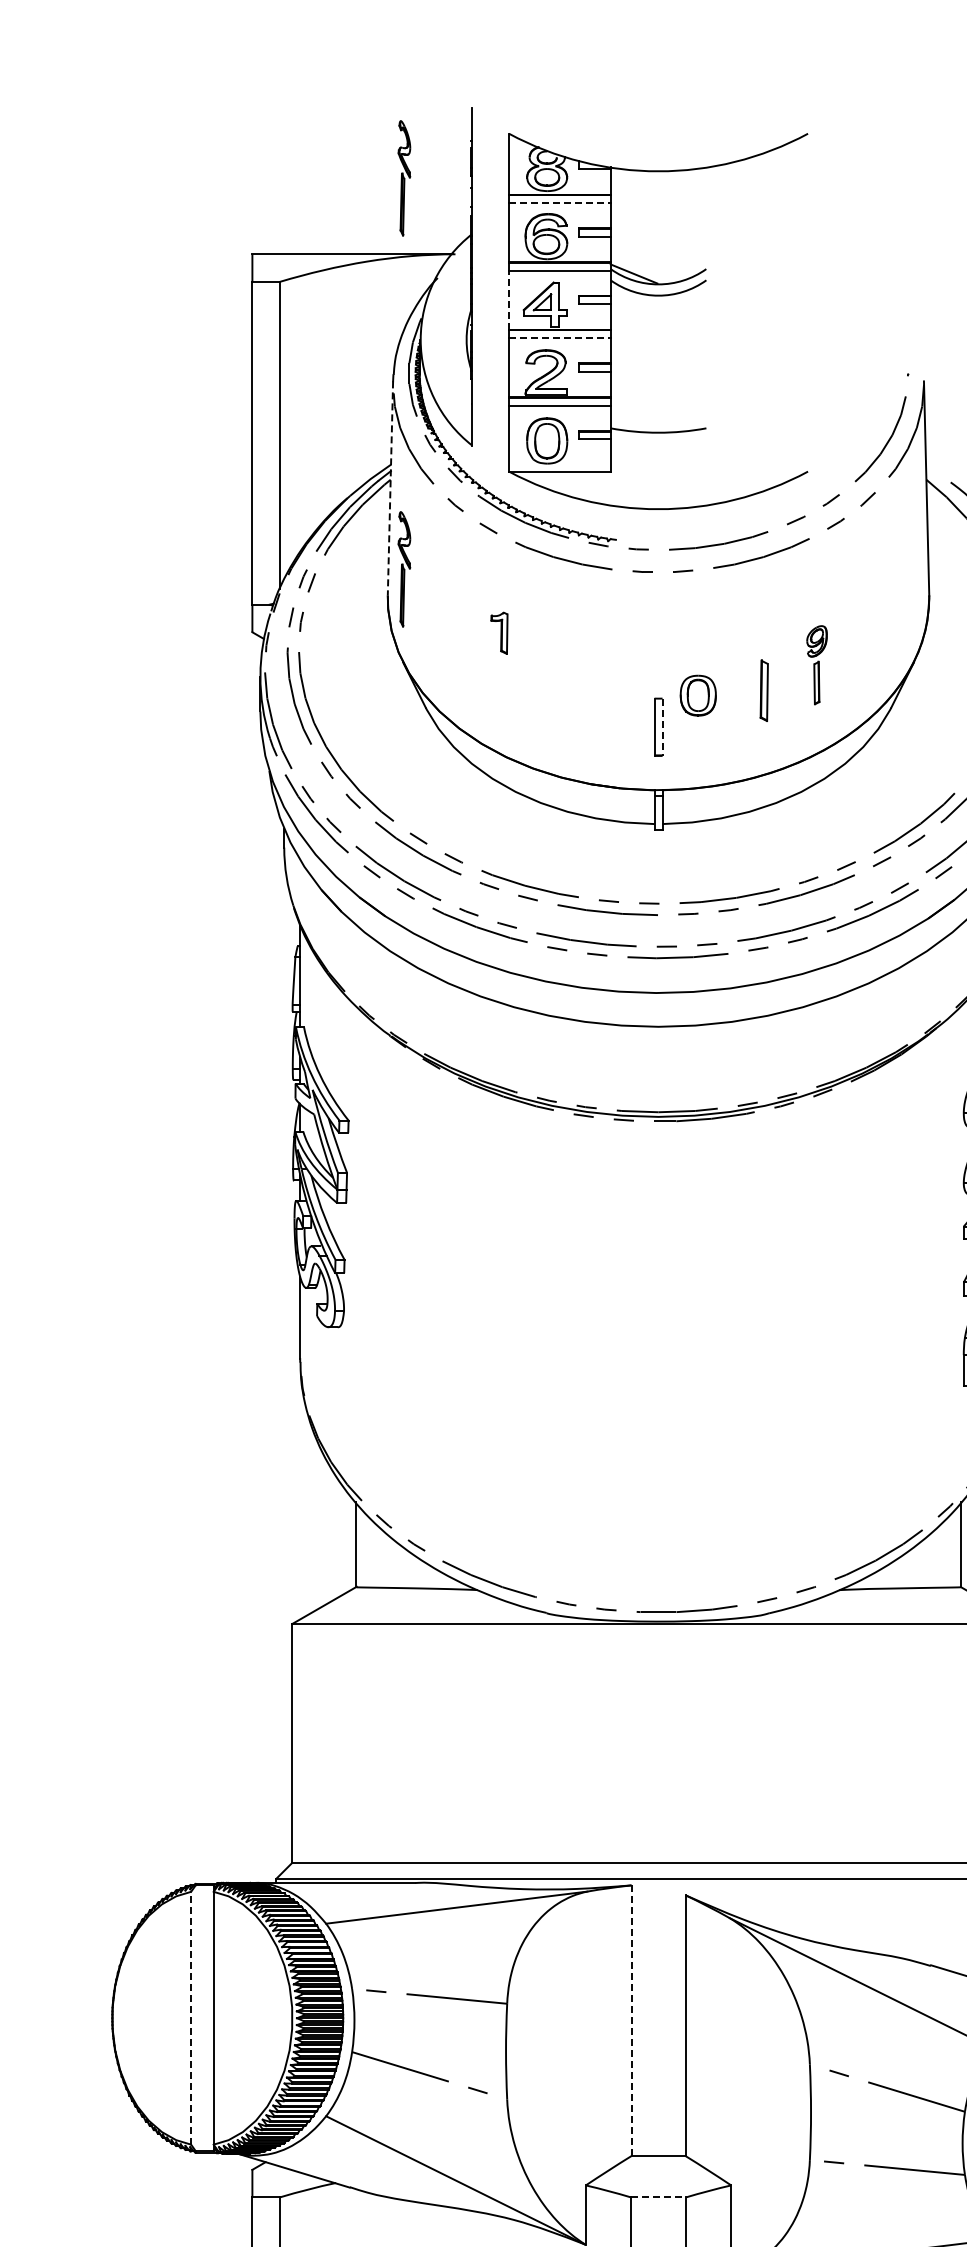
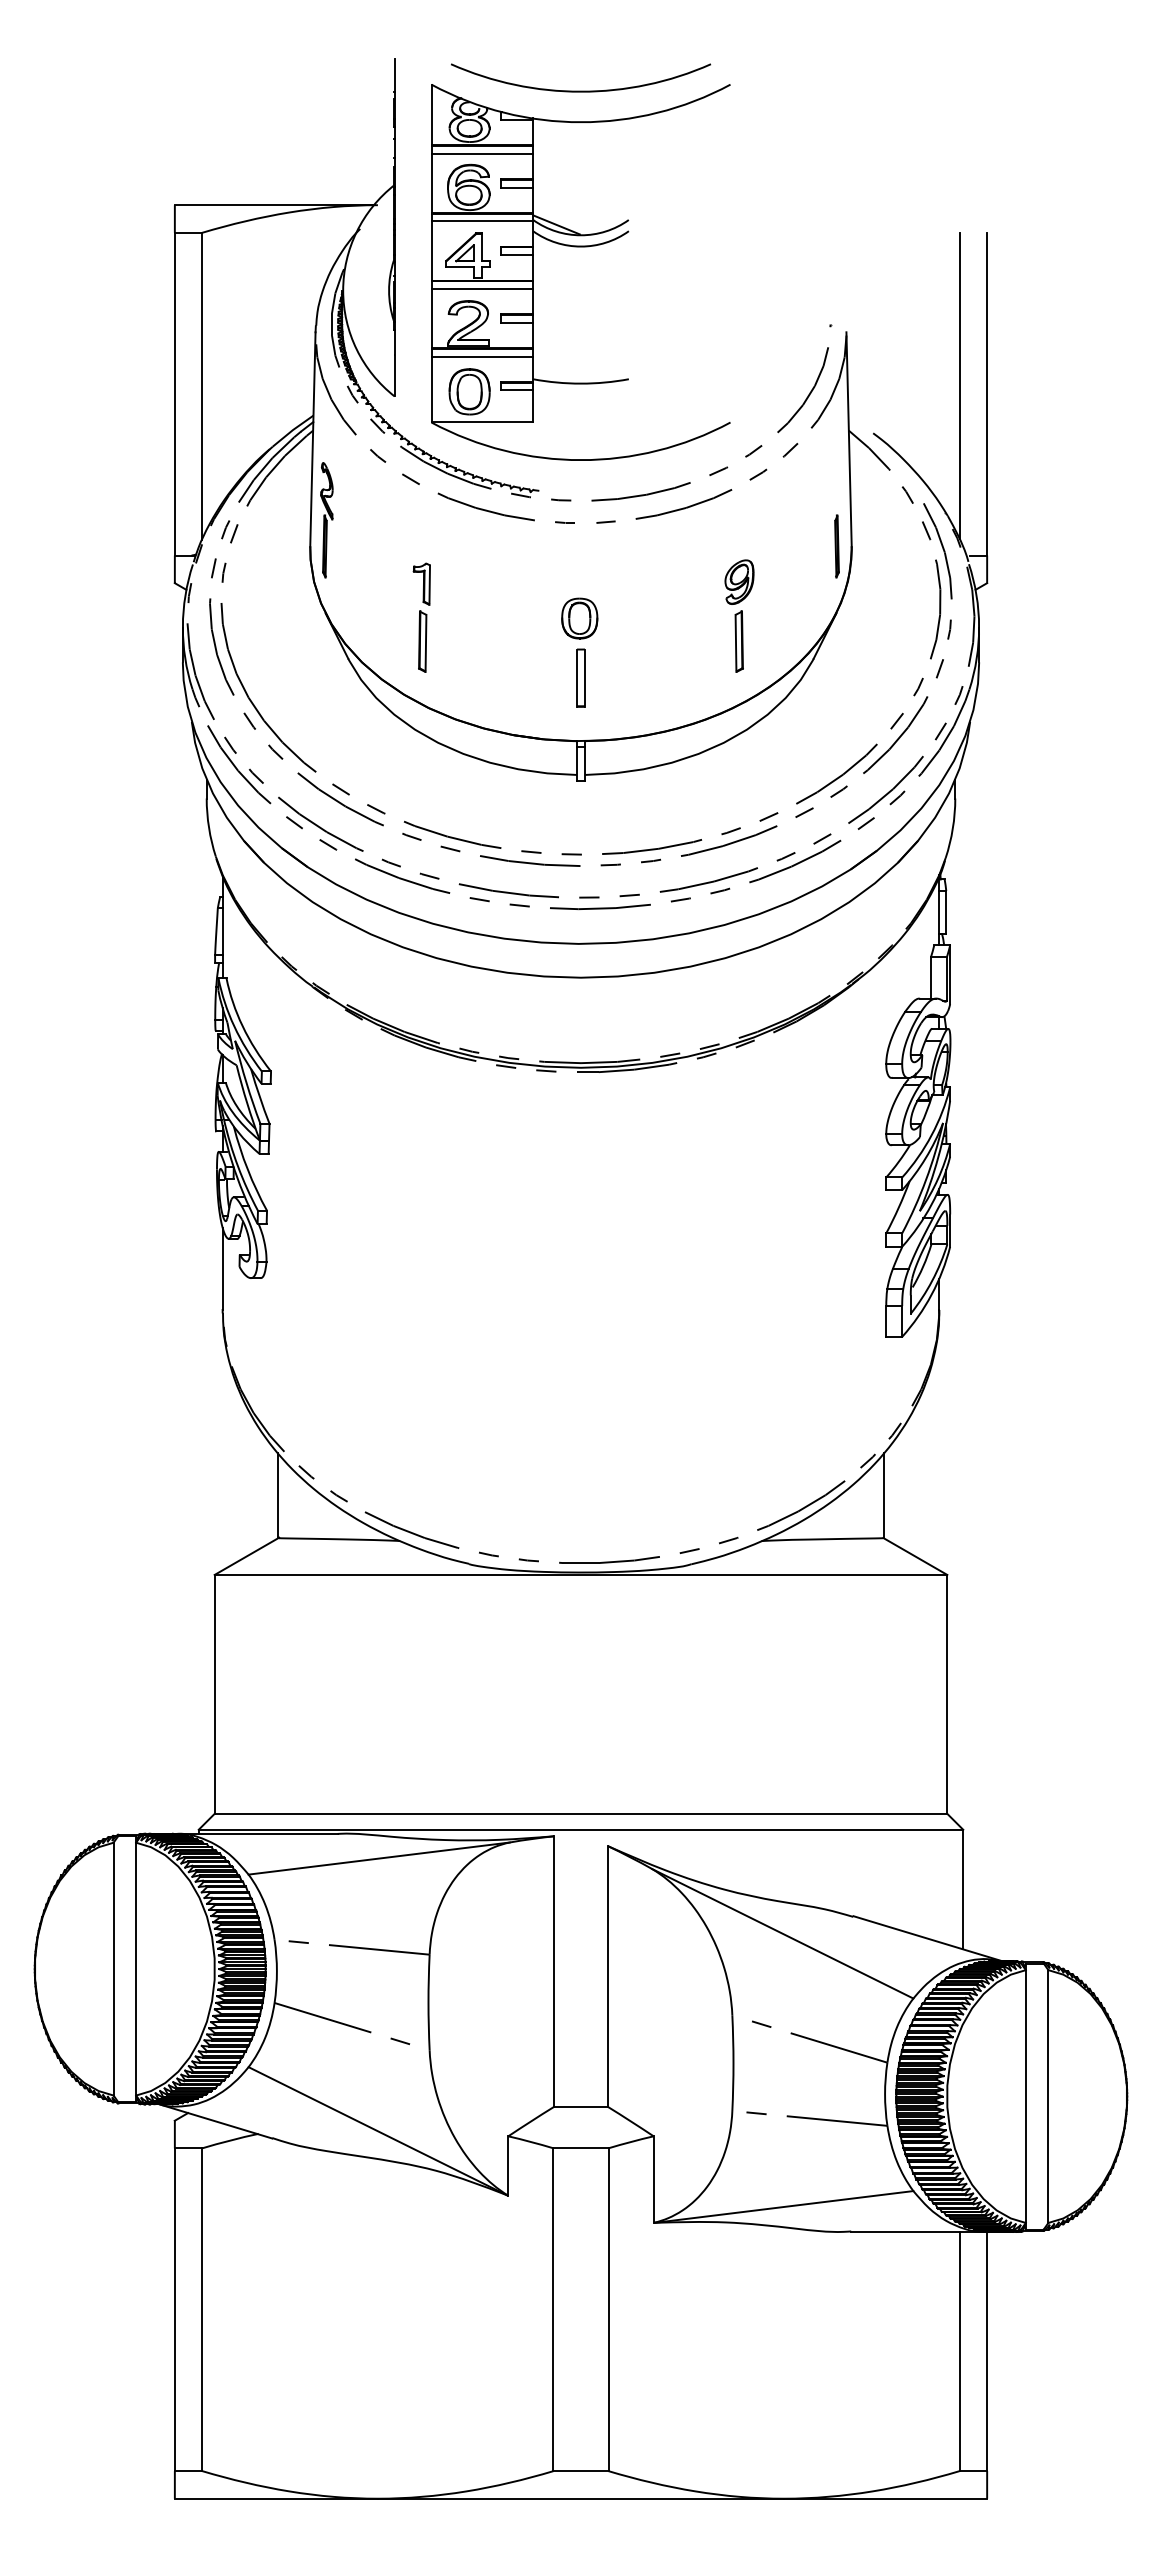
arc: (658, 139) -> (580, 90), added
part: (404, 178) -> (326, 129), removed
line: (560, 202) -> (482, 153), dashed -> solid
line: (509, 300) -> (431, 251), dashed -> solid
line: (560, 338) -> (482, 289), dashed -> solid
line: (390, 488) -> (312, 439), dashed -> solid
part: (914, 595) -> (836, 546), added
part: (817, 664) -> (739, 615), size x1.43
part: (764, 690) -> (422, 641), moved
part: (698, 695) -> (579, 618), moved
line: (662, 727) -> (584, 678), dashed -> solid
line: (191, 2017) -> (113, 1968), dashed -> solid
line: (632, 2020) -> (554, 1971), dashed -> solid
line: (658, 2197) -> (580, 2148), dashed -> solid

